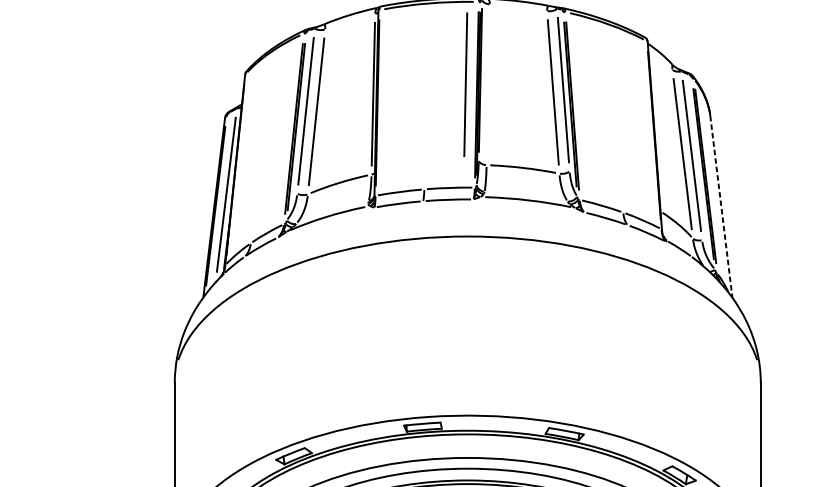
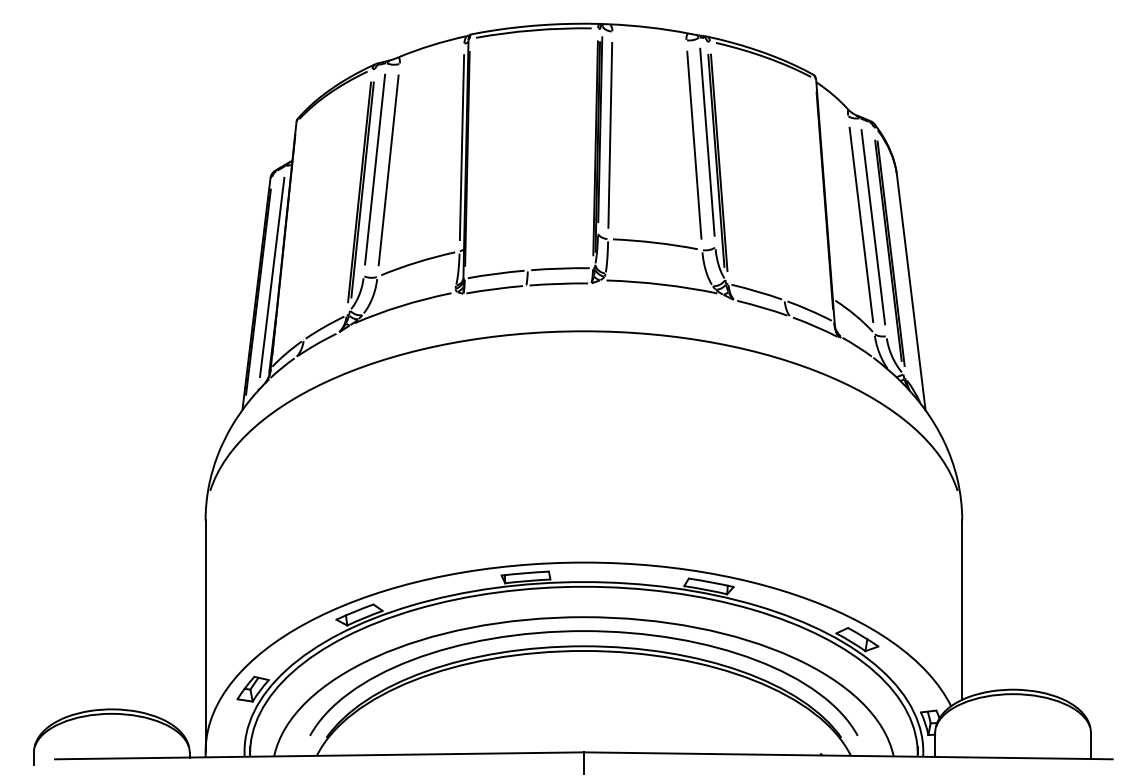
line: (465, 84) -> (610, 135), moved
line: (721, 207) -> (911, 293), dashed -> solid

